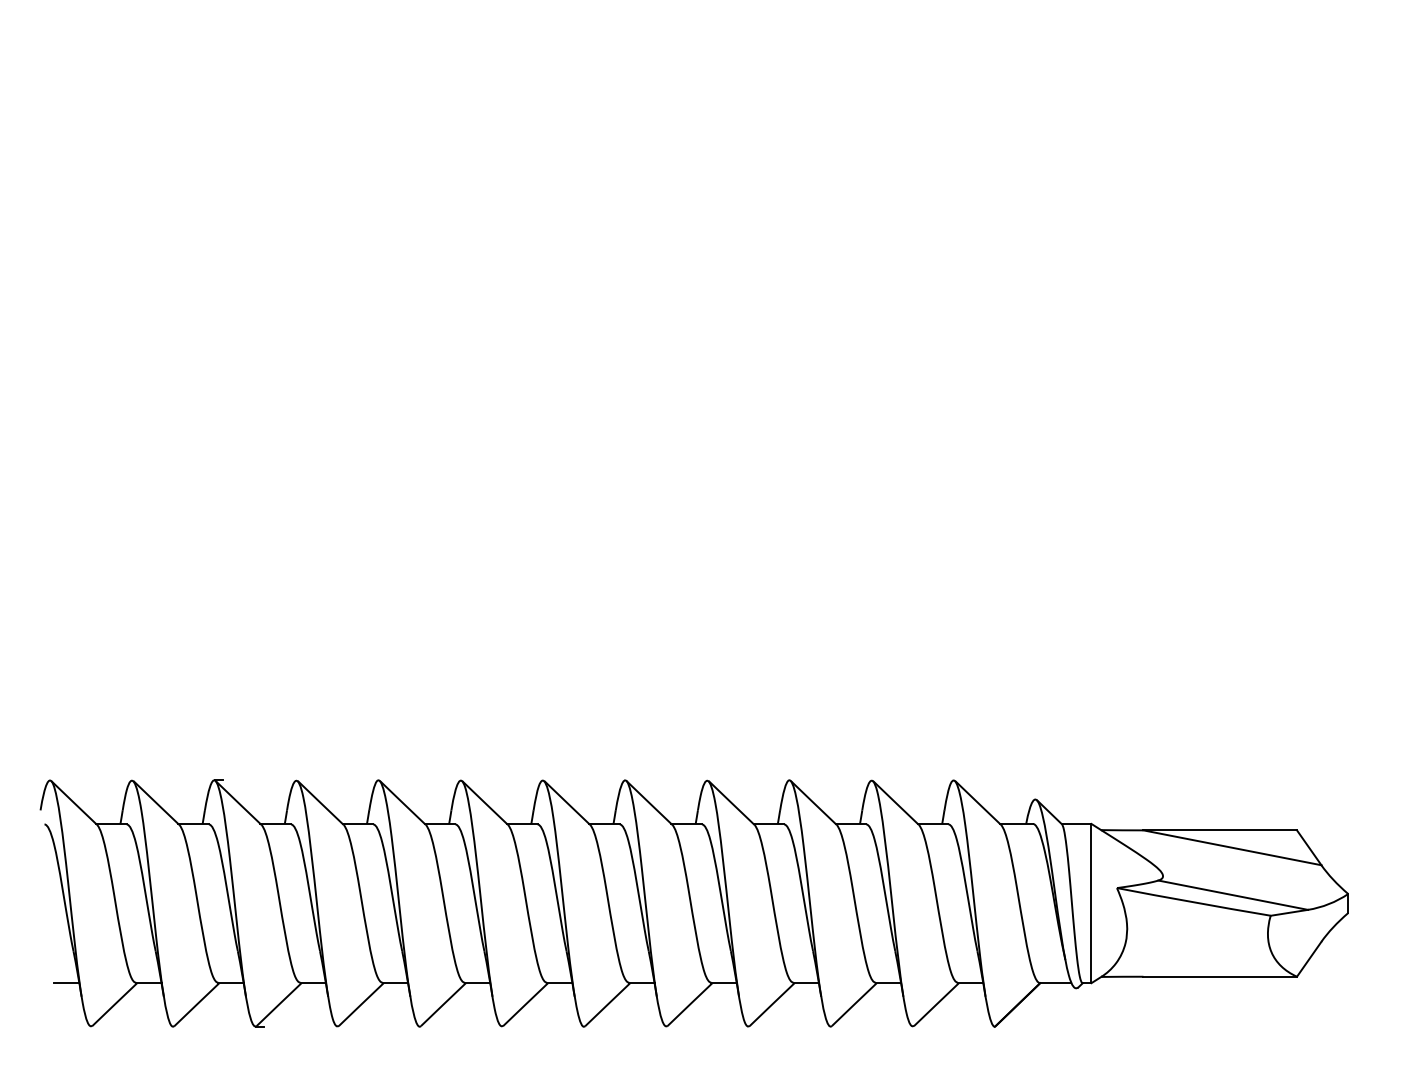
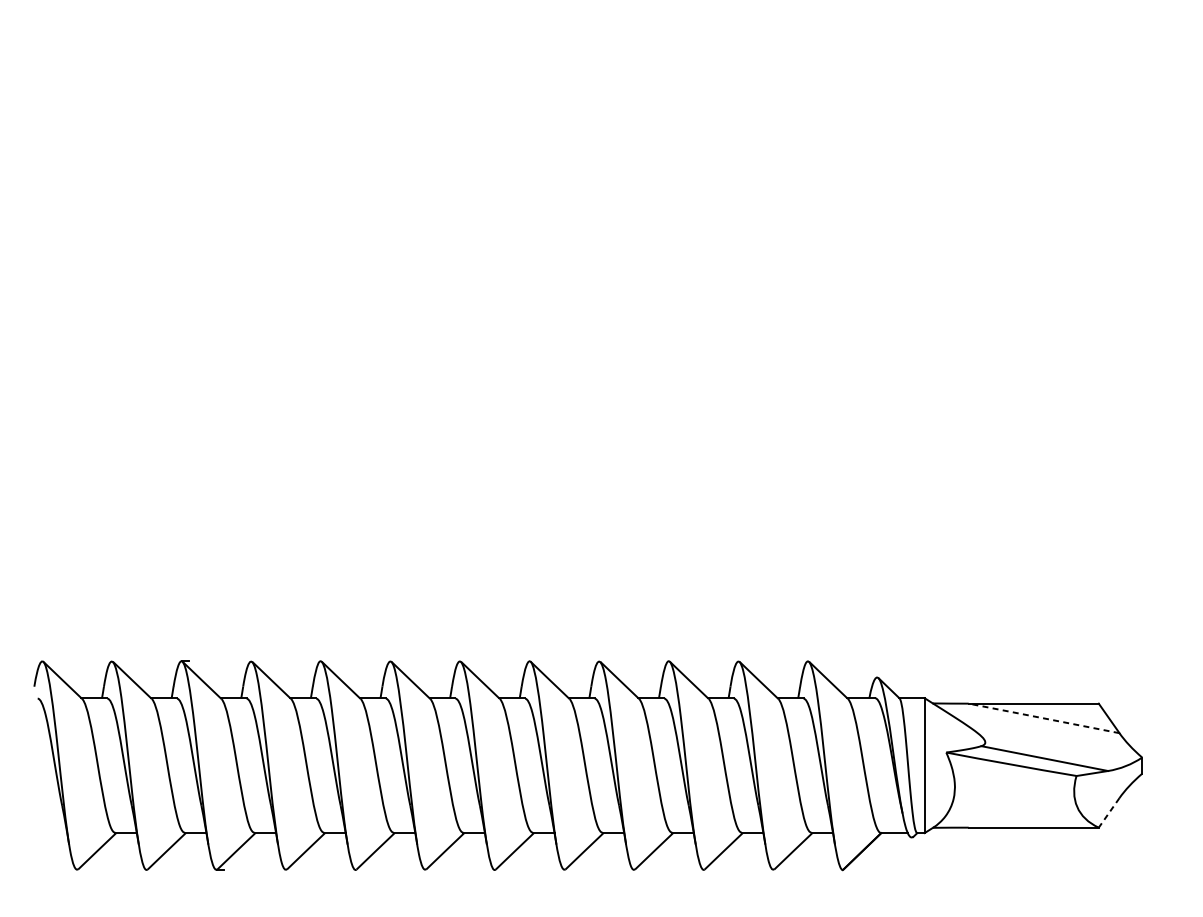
line: (1232, 847) -> (1044, 718), solid -> dashed
line: (1308, 959) -> (1108, 813), solid -> dashed
line: (66, 983) -> (56, 833), removed

